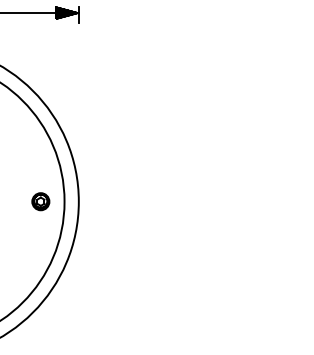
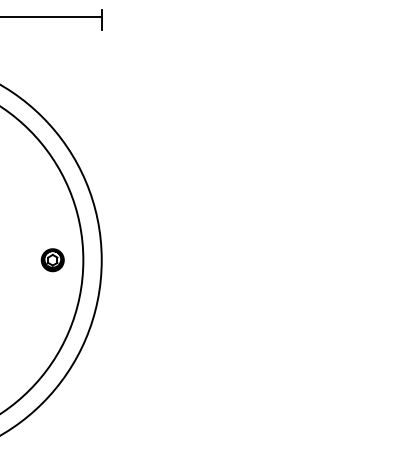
hatch: (66, 12) -> (86, 16), removed

